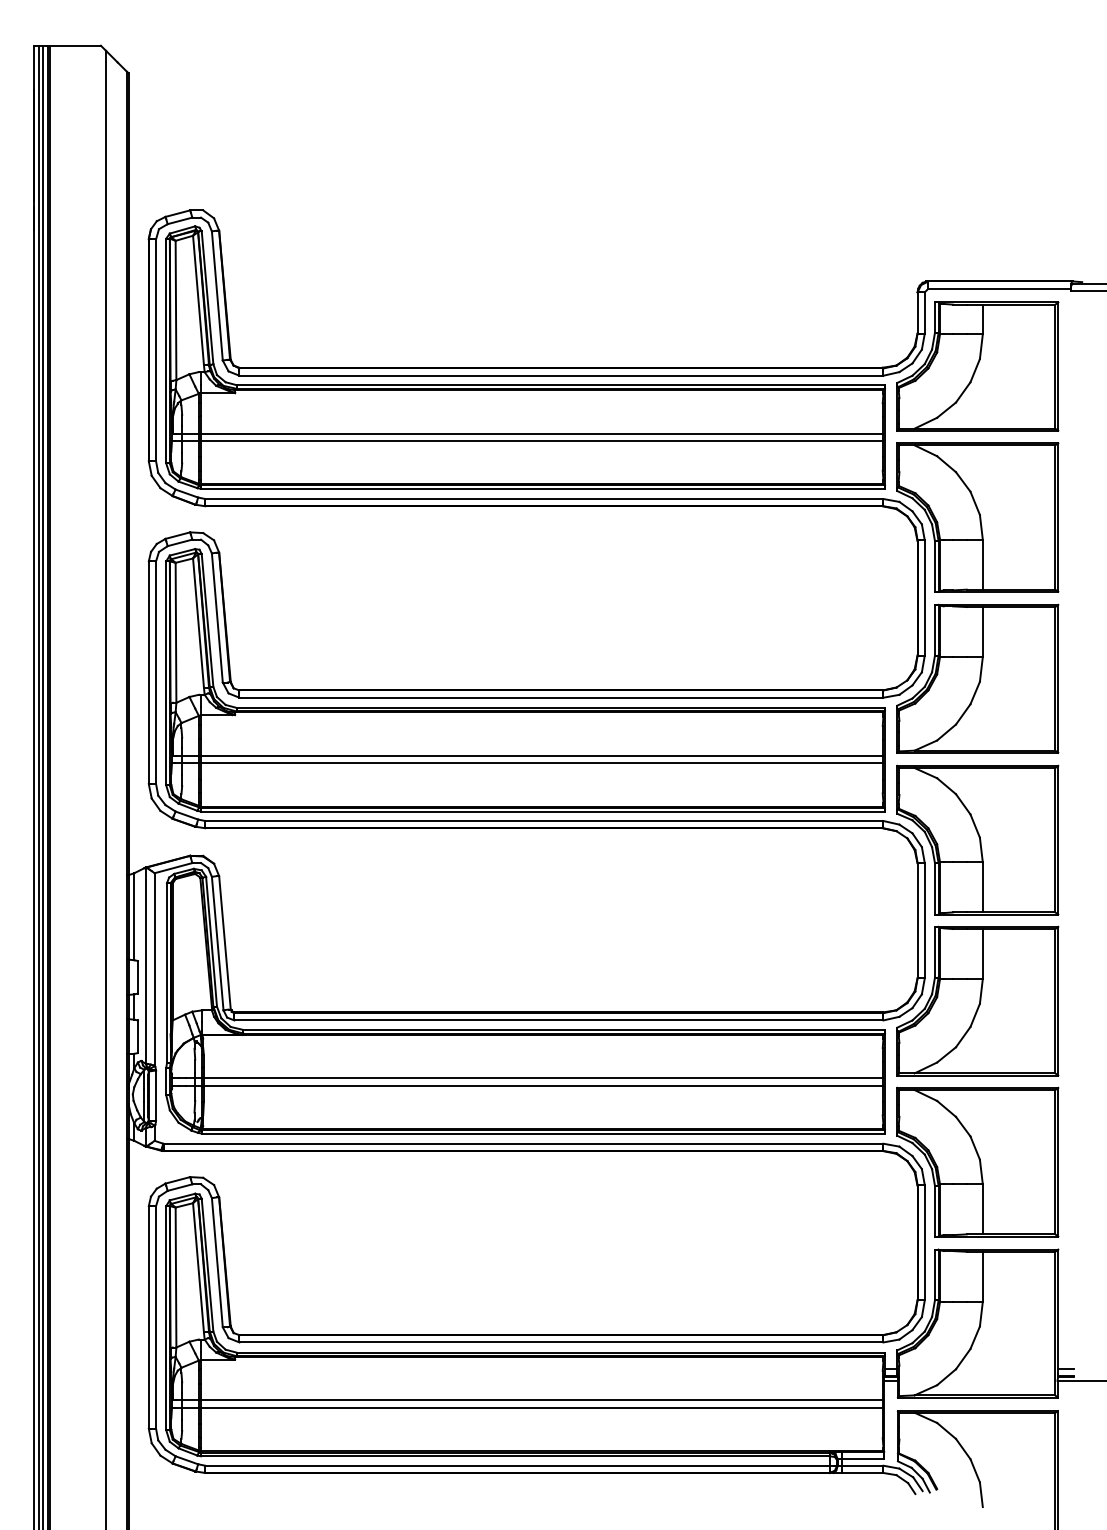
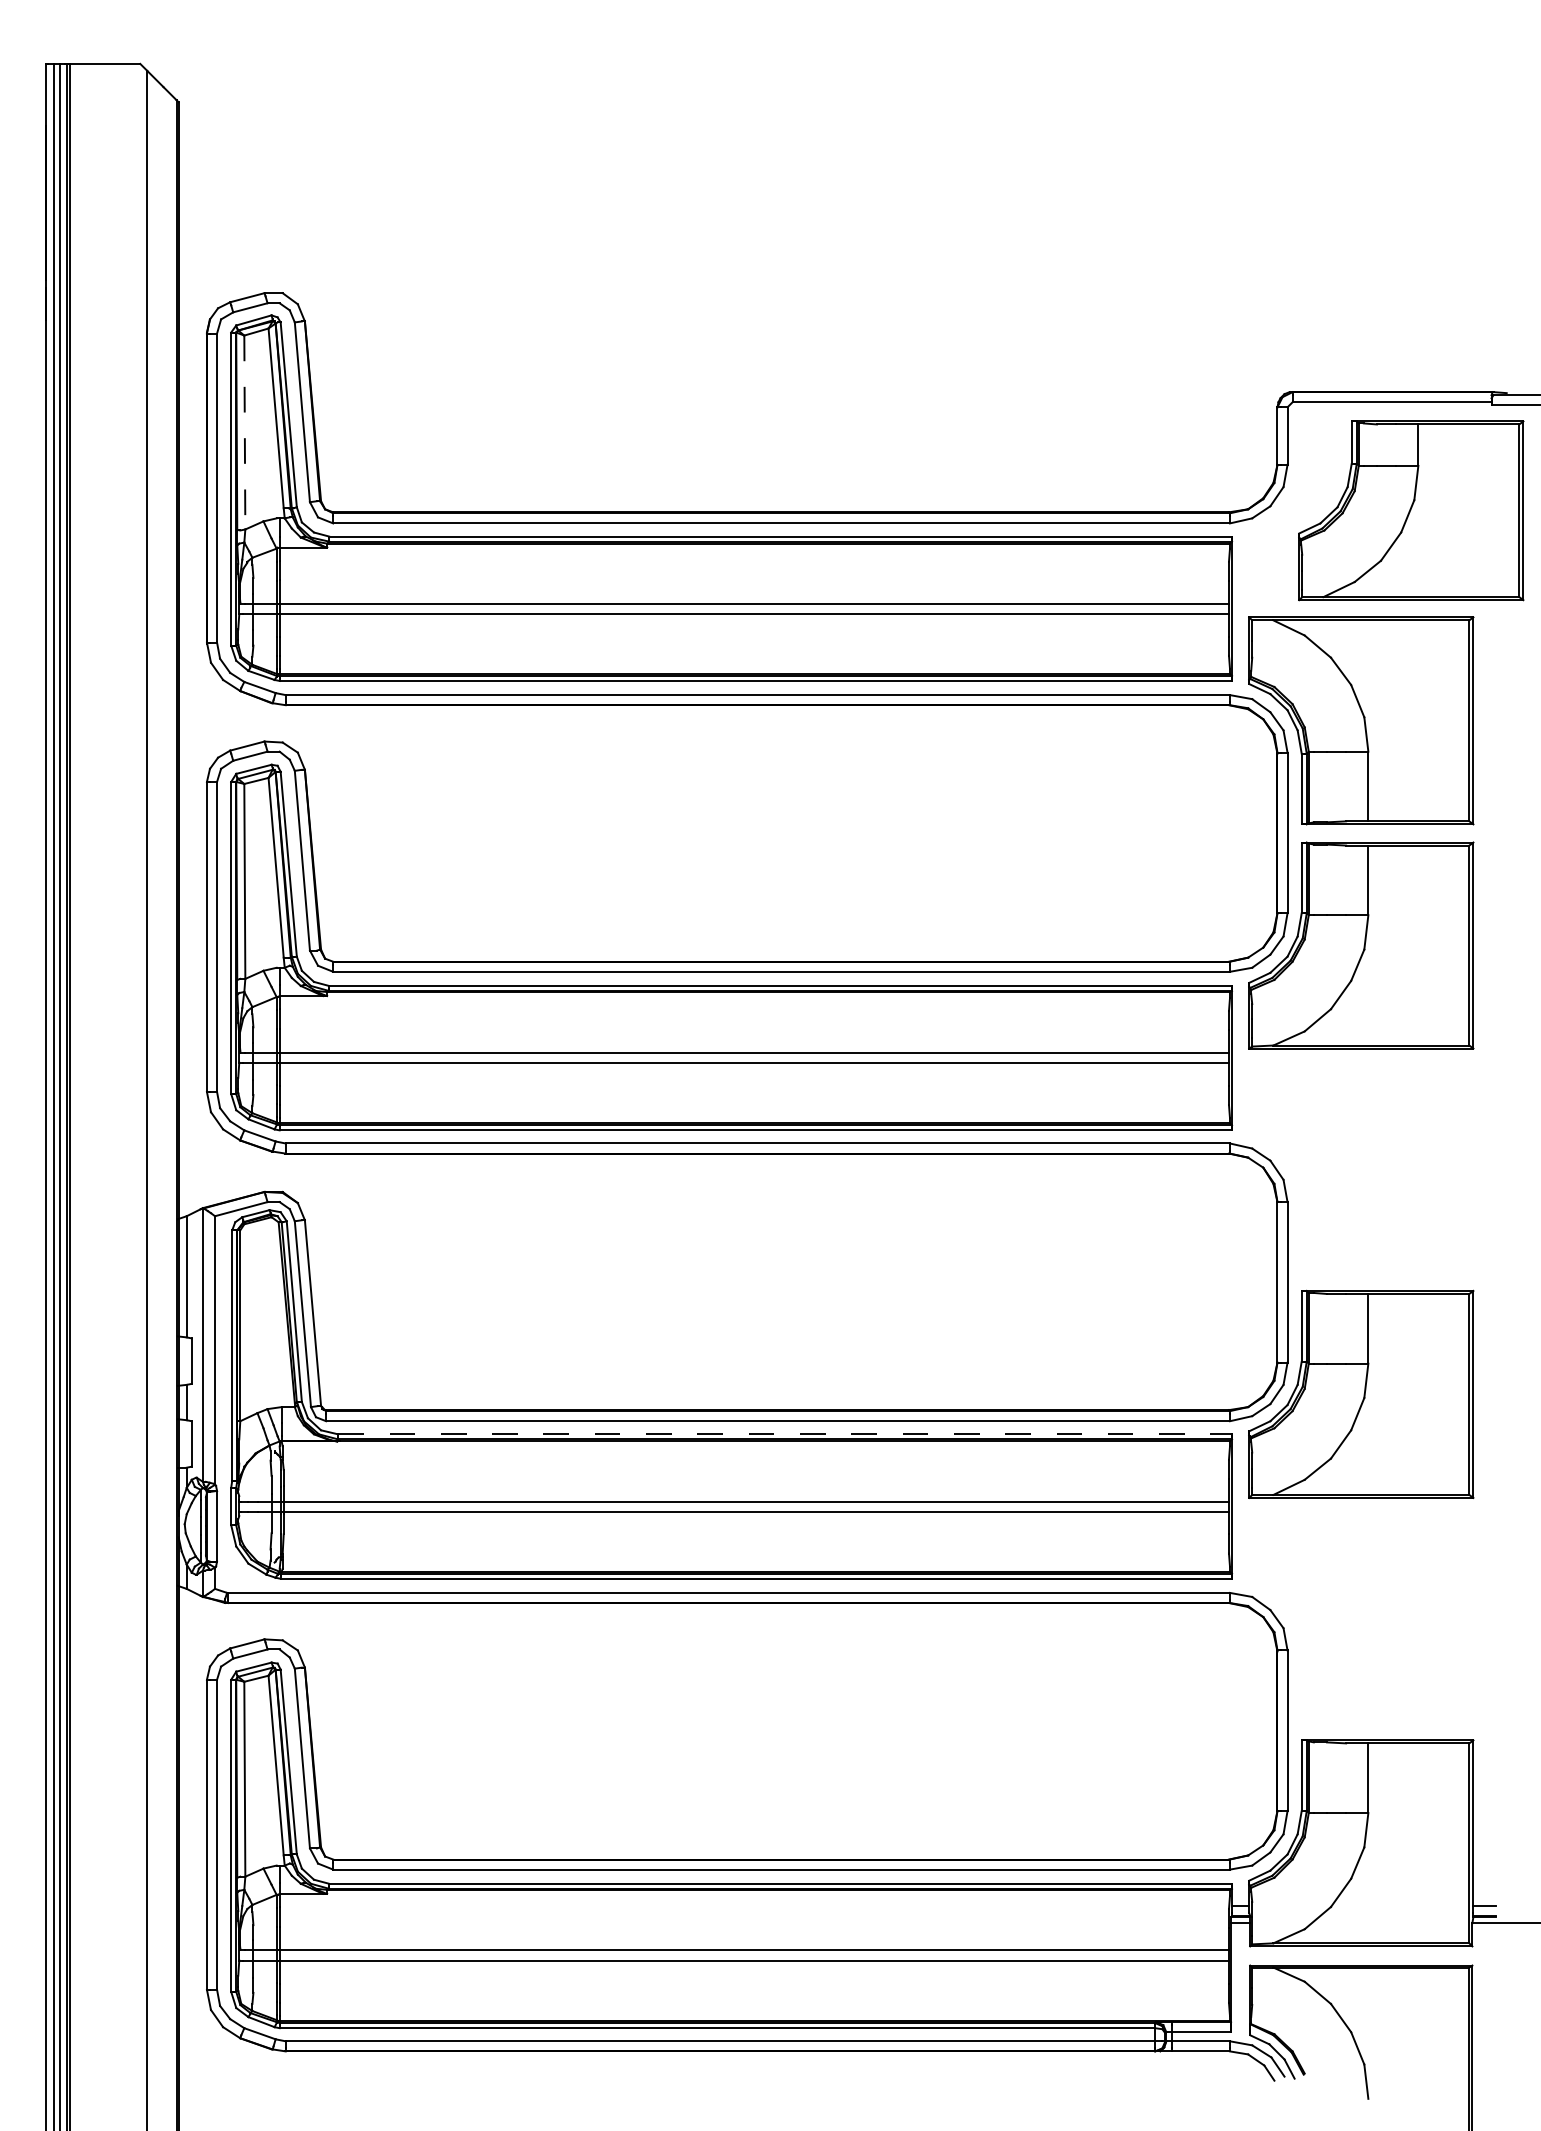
line: (175, 310) -> (244, 432), solid -> dashed
part: (977, 366) -> (1411, 510), moved
part: (977, 839) -> (1361, 1169), removed
line: (564, 1029) -> (785, 1434), solid -> dashed
part: (977, 1162) -> (1361, 1618), removed

